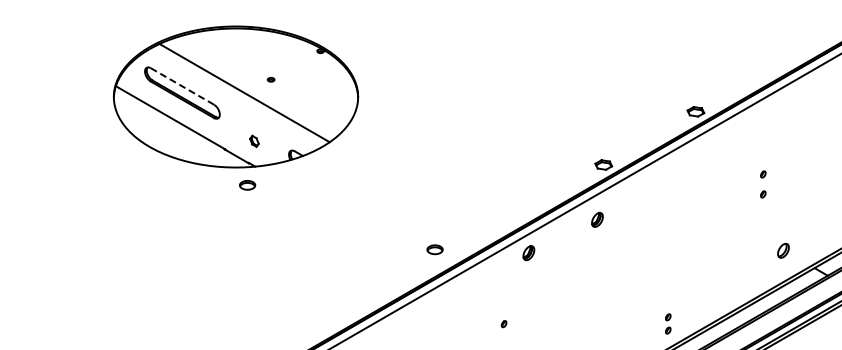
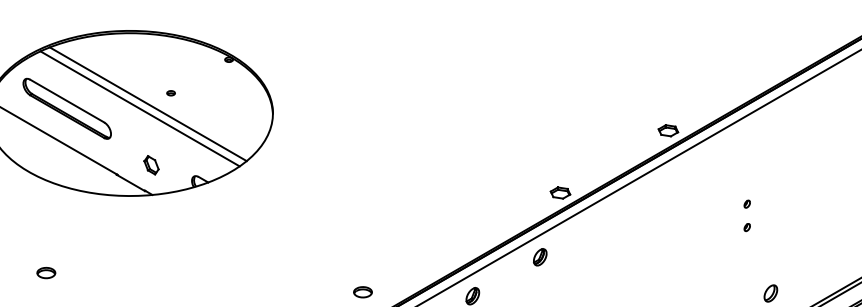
line: (182, 86) -> (67, 101), dashed -> solid
line: (251, 88) -> (148, 103), added
part: (254, 141) -> (151, 165), size x1.43
part: (247, 185) -> (46, 273), moved
part: (597, 219) -> (540, 256), moved

